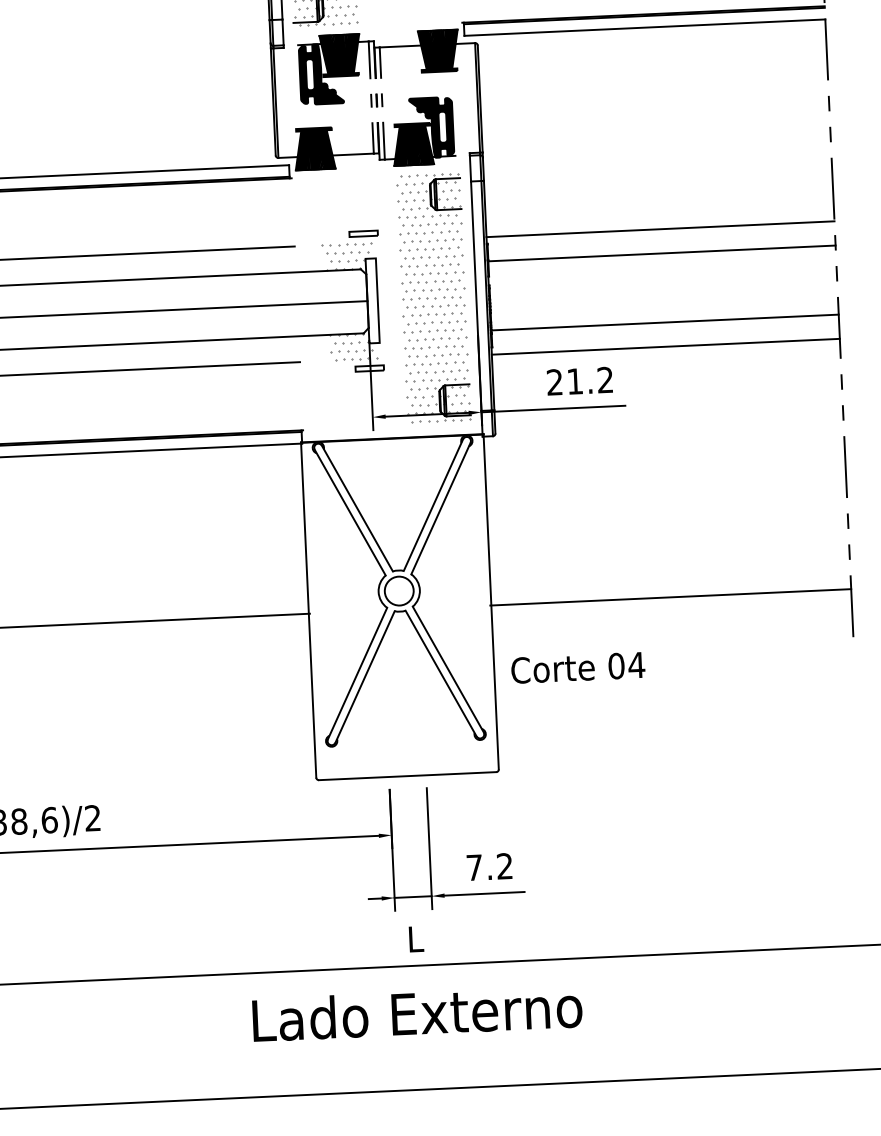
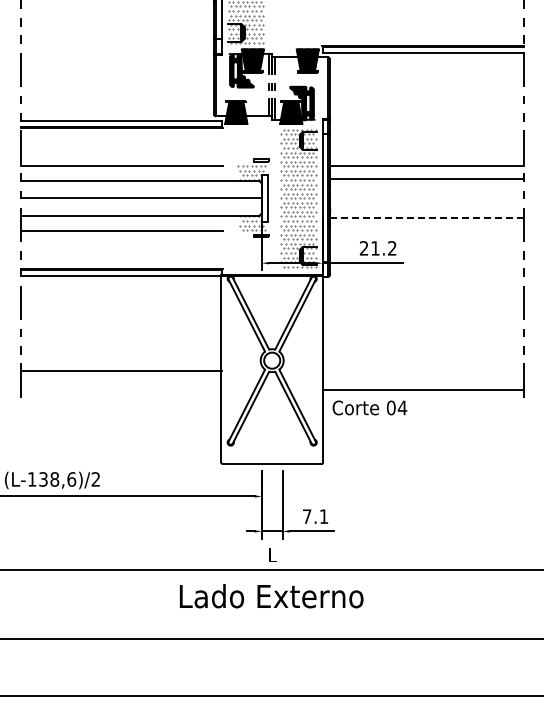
line: (665, 321) -> (427, 217), solid -> dashed
line: (665, 347) -> (426, 231), removed
line: (669, 598) -> (422, 390), moved
text: (503, 866) -> (323, 516), 7.2 -> 7.1

